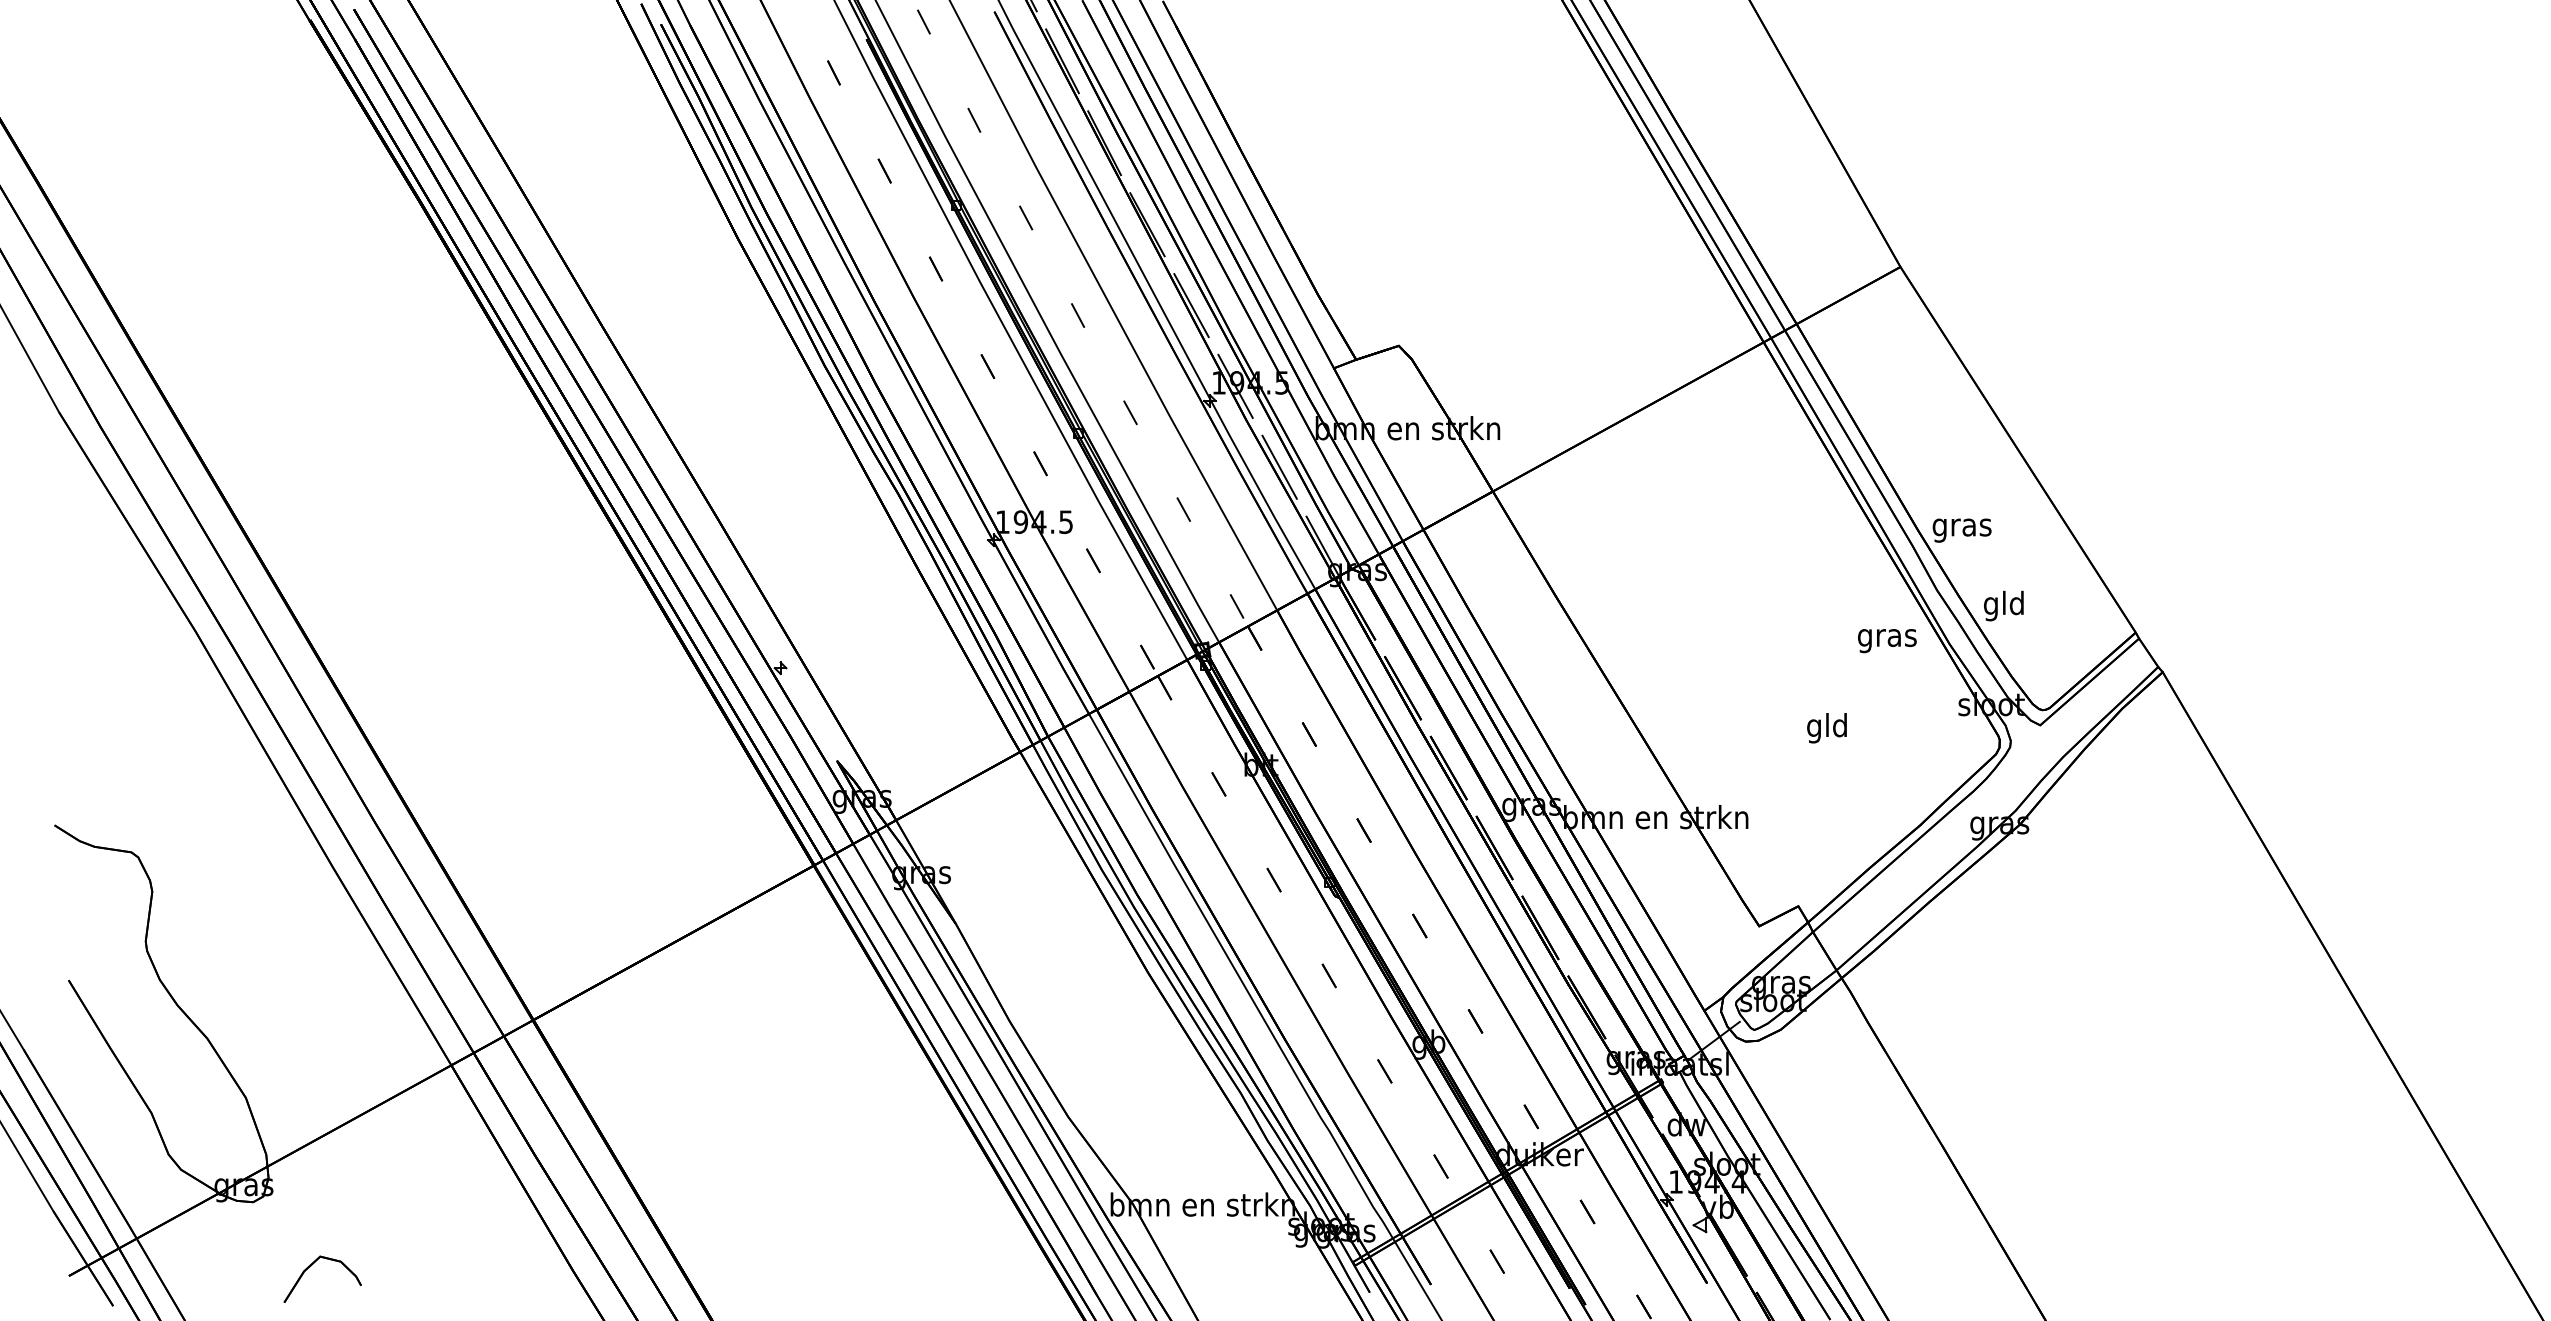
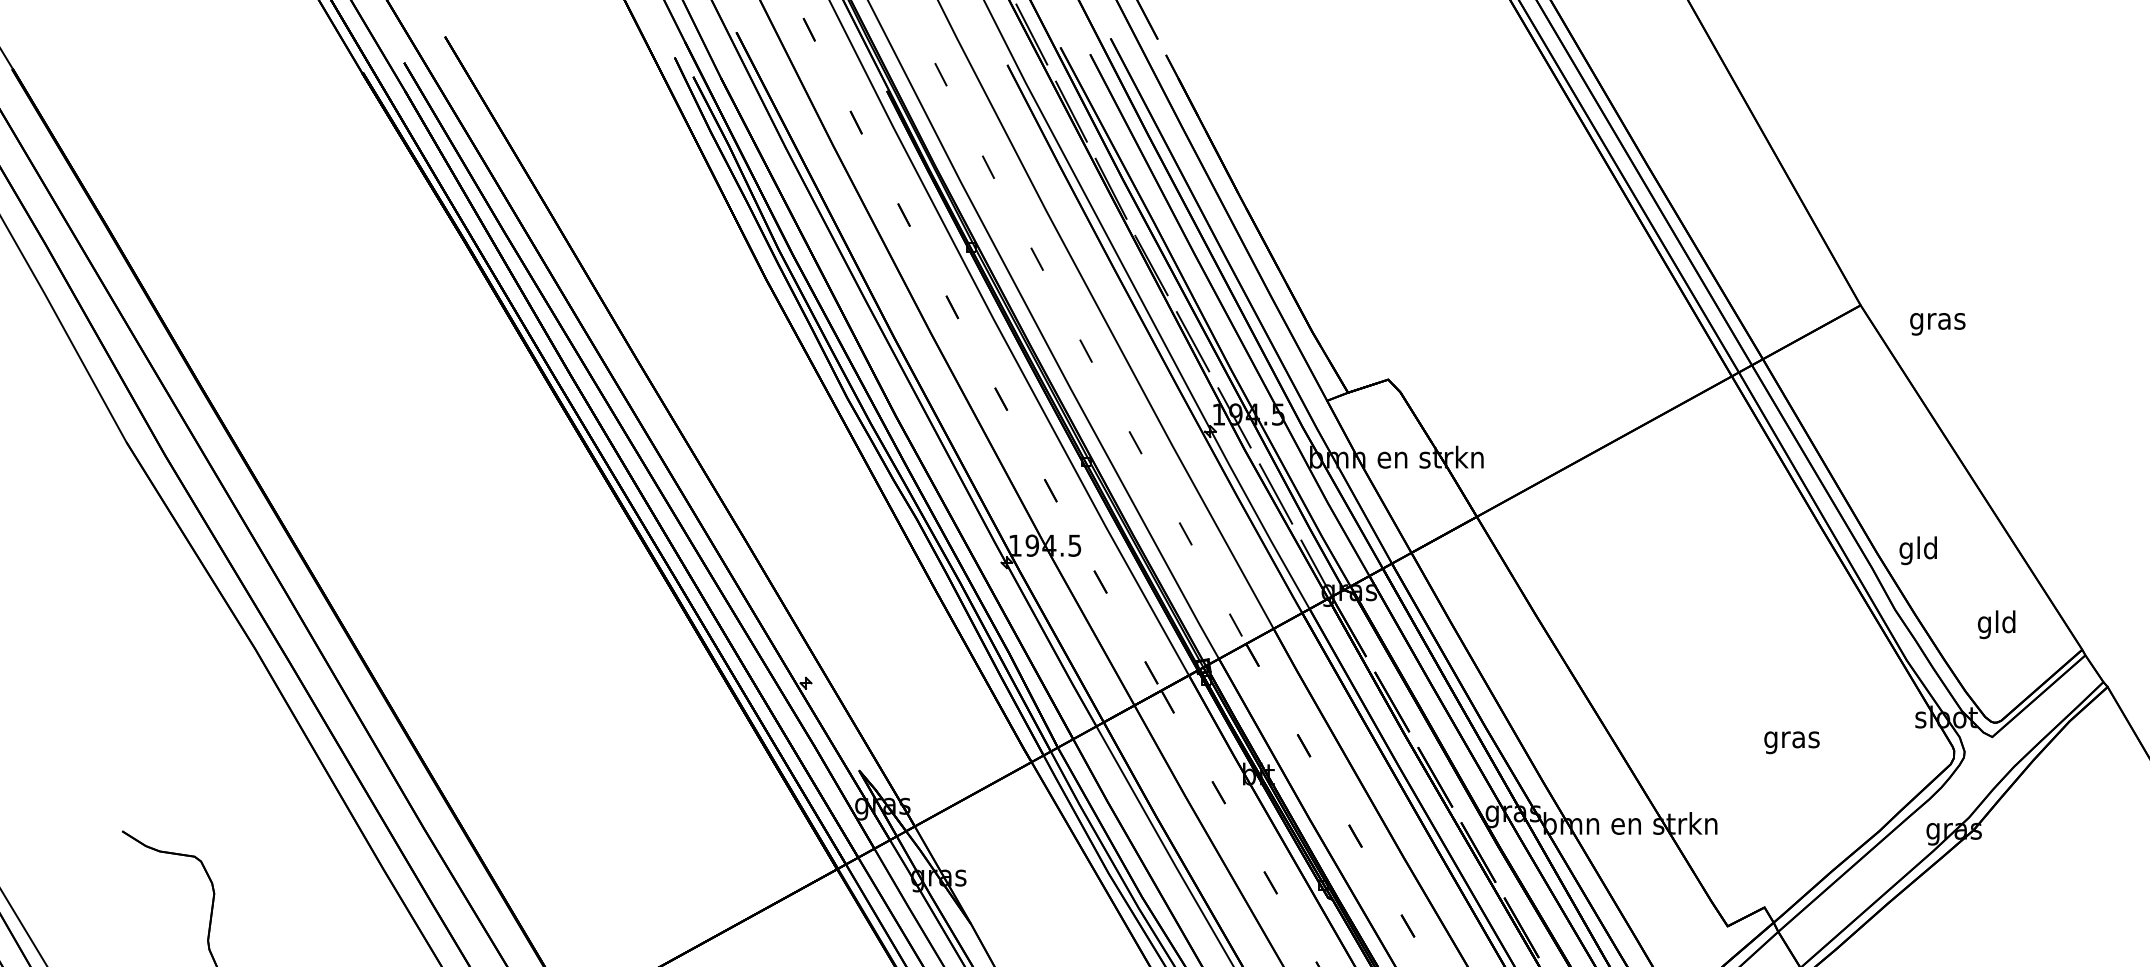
text: (1961, 527) -> (1918, 550), gras -> gld
text: (2003, 605) -> (1996, 624), moved
text: (1887, 641) -> (1937, 324), moved
text: (1827, 728) -> (1791, 740), gld -> gras

